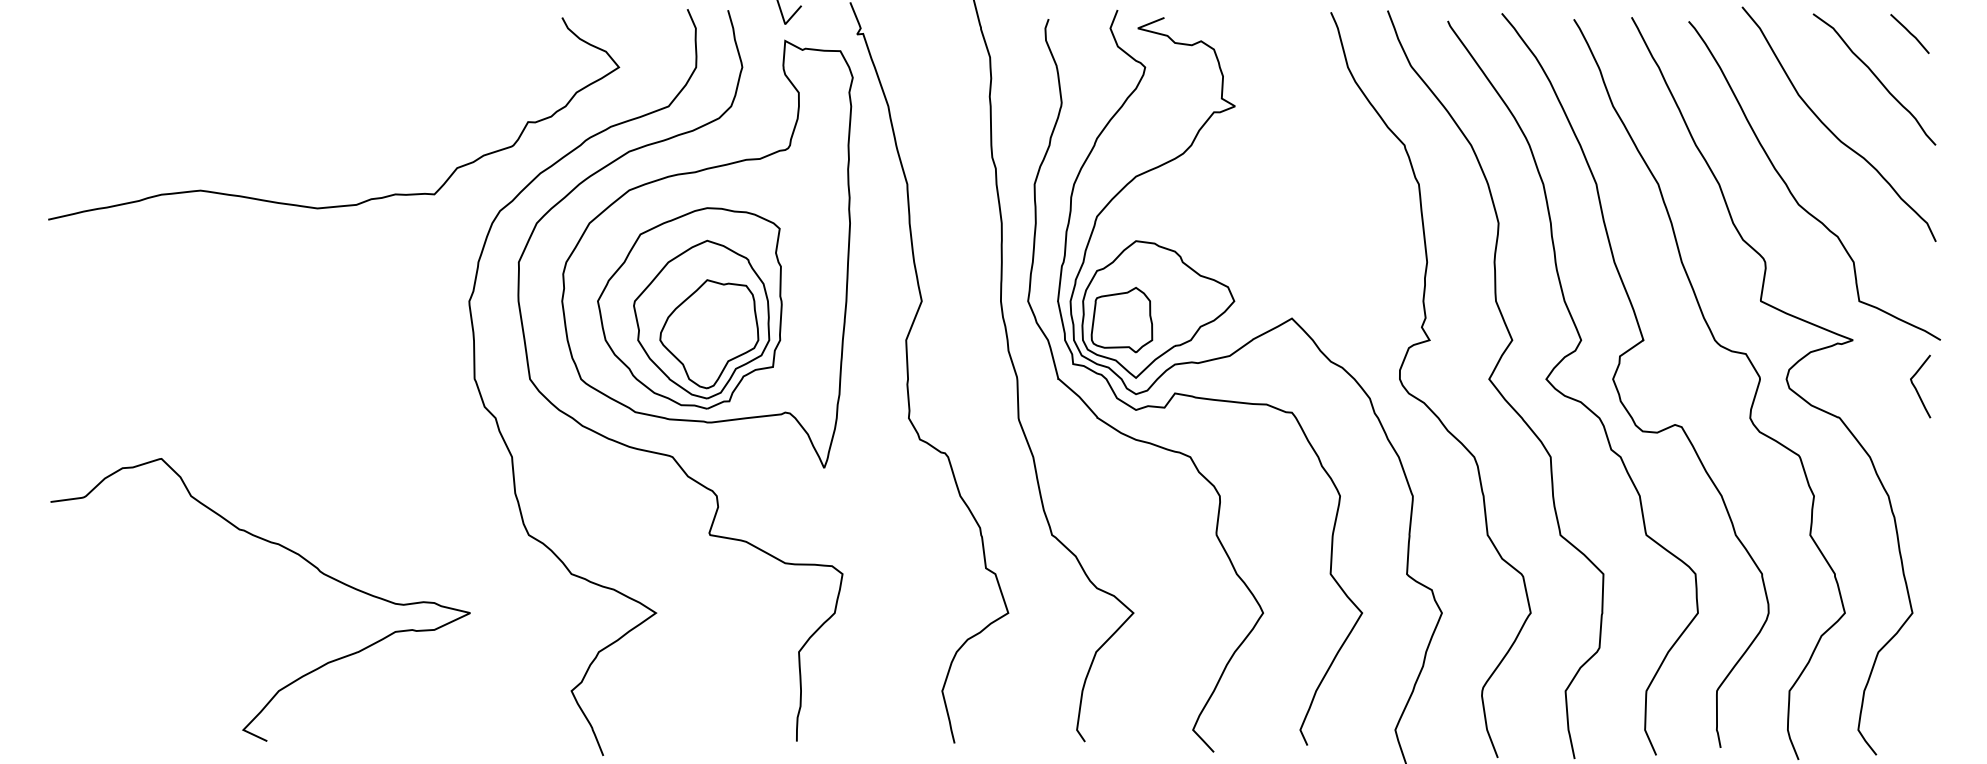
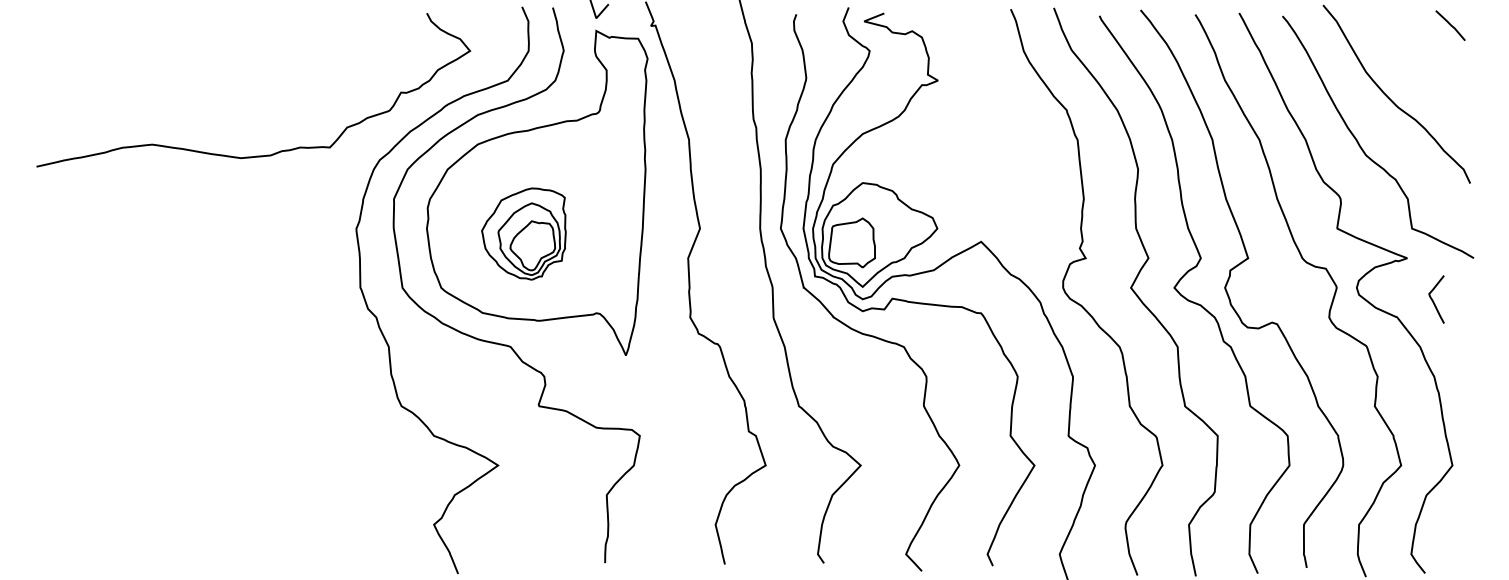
curve: (1875, 77) -> (1424, 58), removed
part: (689, 308) -> (523, 234), size x0.6
curve: (1916, 387) -> (1433, 300), moved
curve: (286, 549) -> (217, 417), removed

